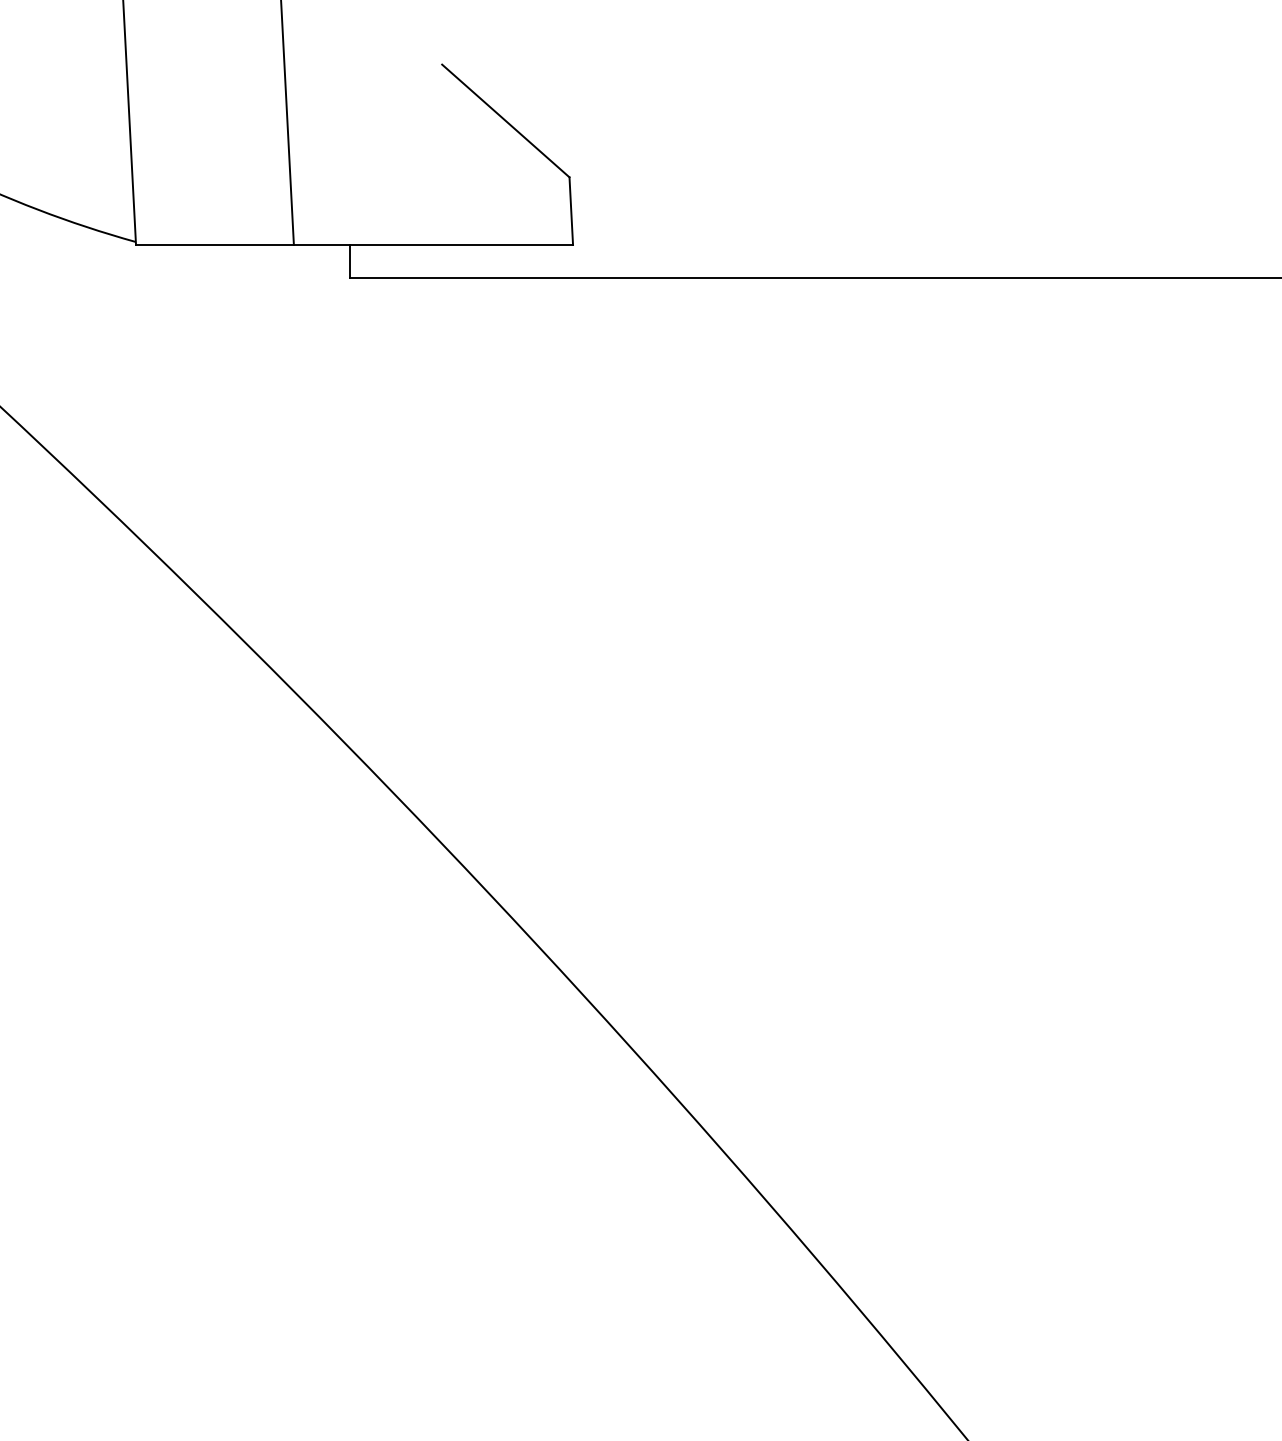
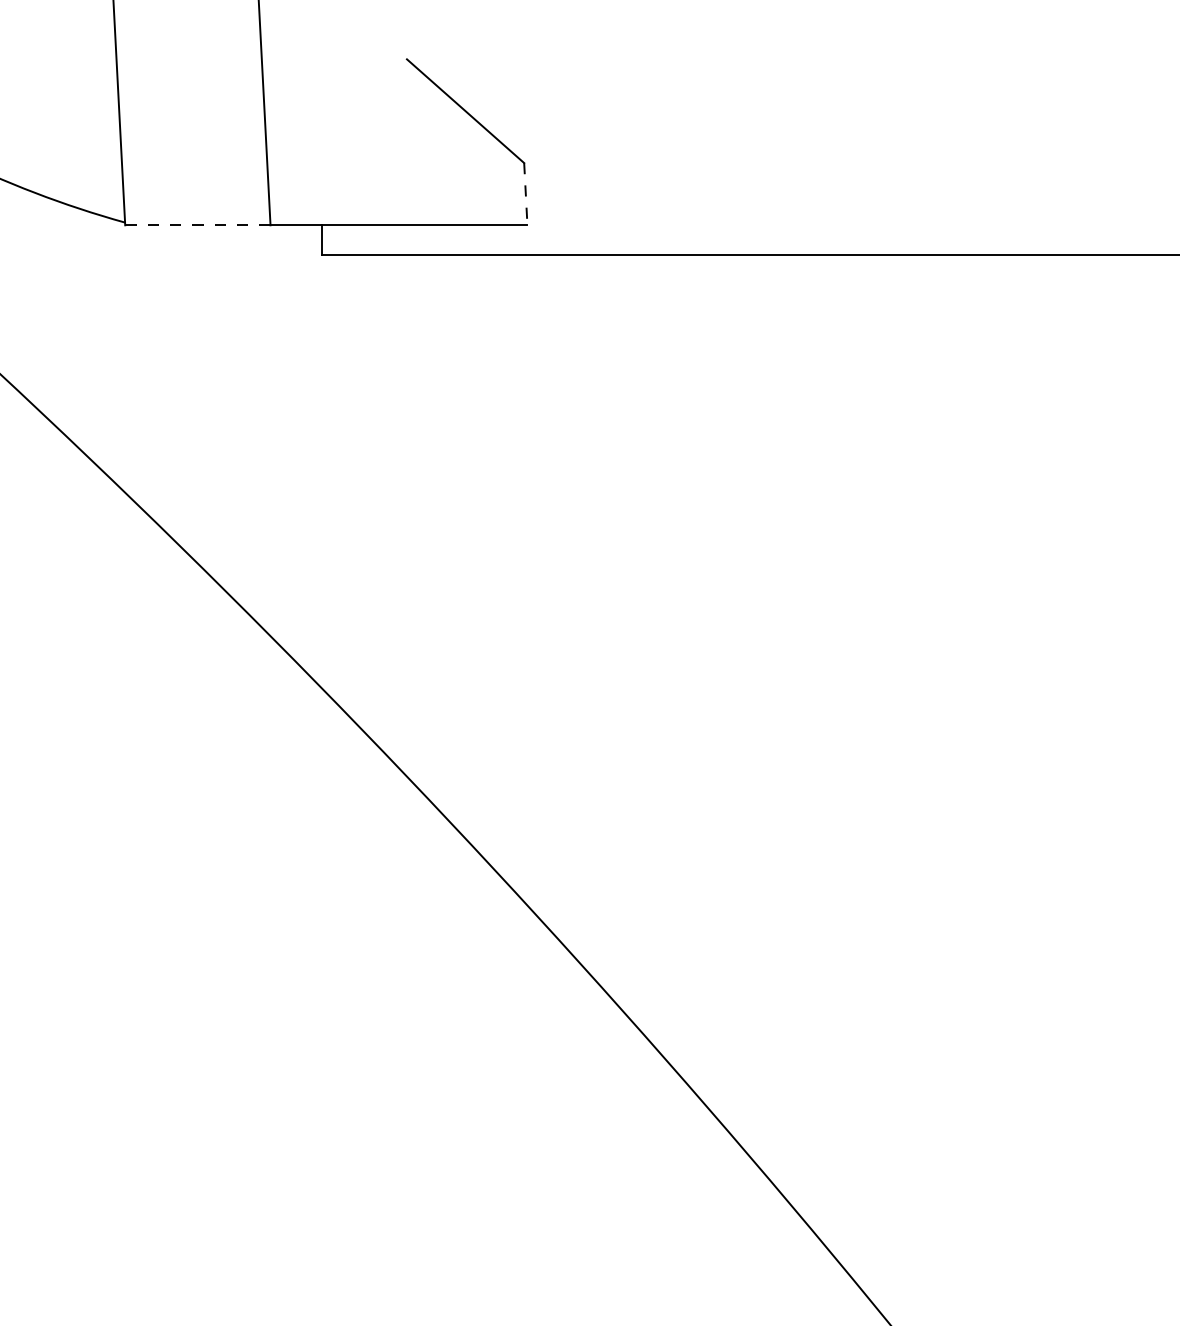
line: (571, 211) -> (526, 194), solid -> dashed
line: (214, 244) -> (197, 224), solid -> dashed

